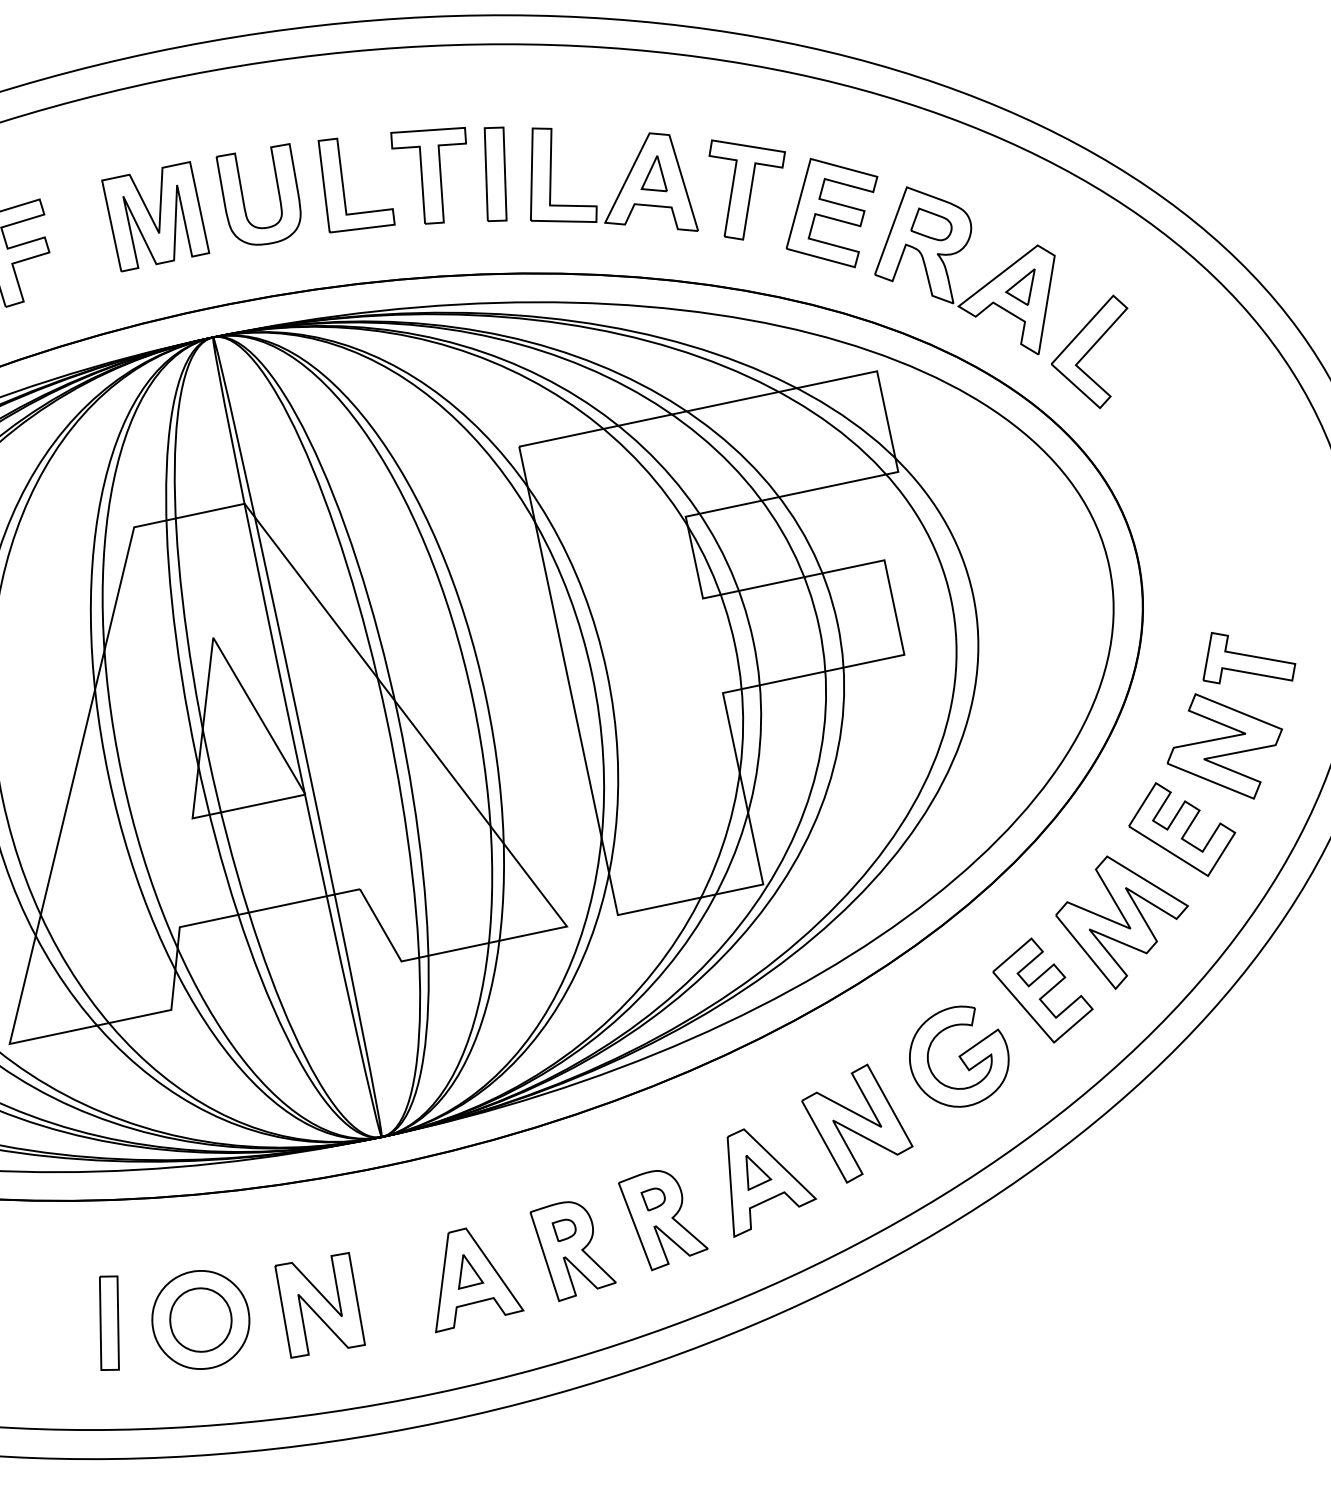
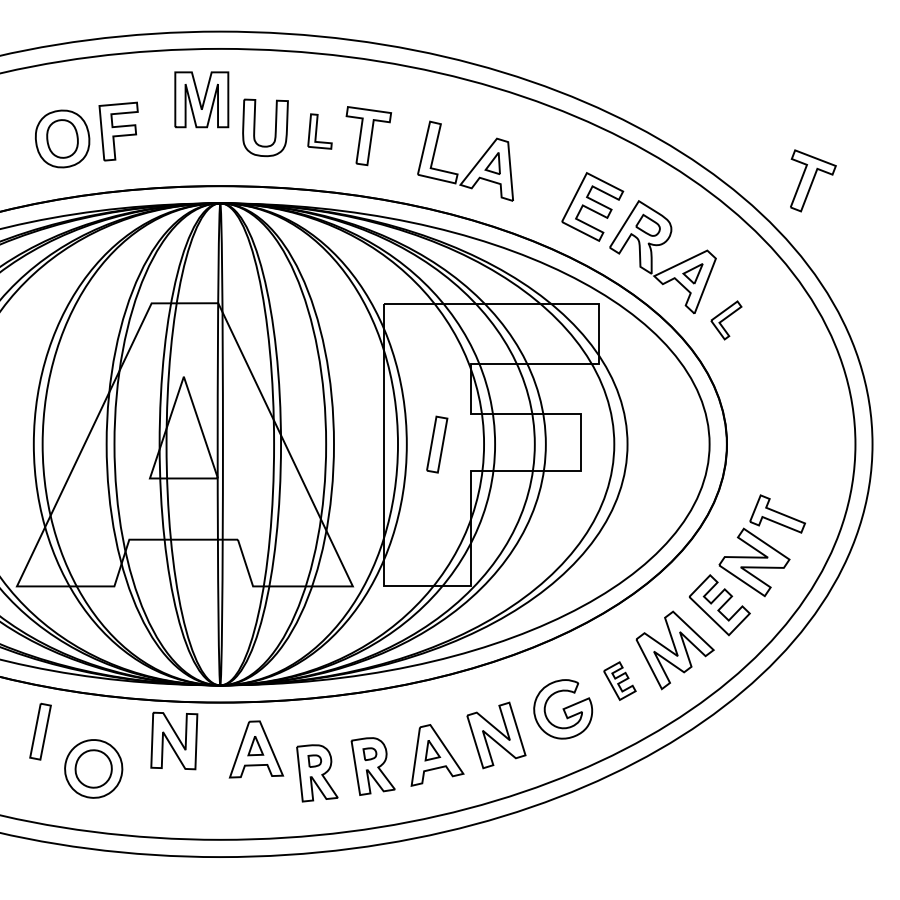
part: (496, 173) -> (437, 444), moved
part: (352, 183) -> (319, 131), size x0.6
part: (752, 183) -> (813, 180), moved
part: (155, 216) -> (201, 99), moved
part: (1093, 354) -> (726, 320), size x0.6
part: (1042, 989) -> (619, 680), size x0.6
part: (470, 1276) -> (256, 749), moved
part: (320, 1304) -> (174, 740), moved
part: (109, 1322) -> (40, 731), moved

